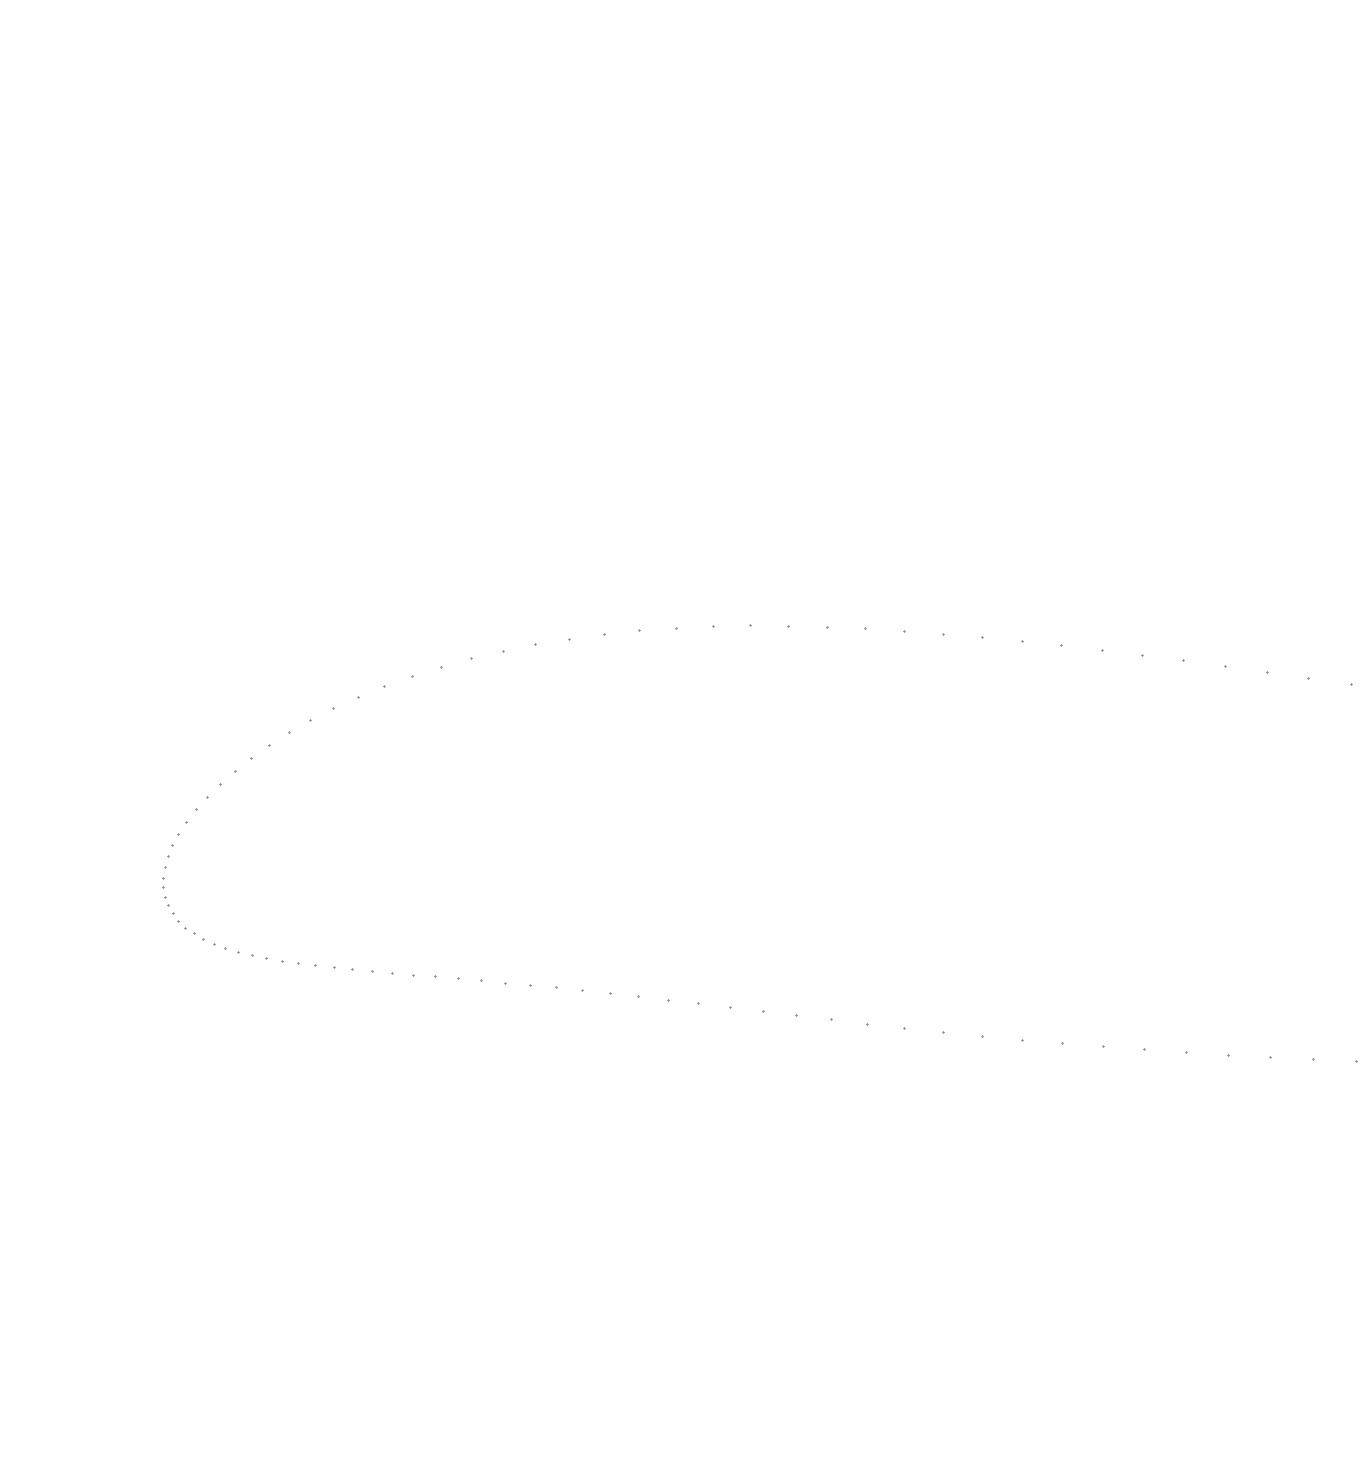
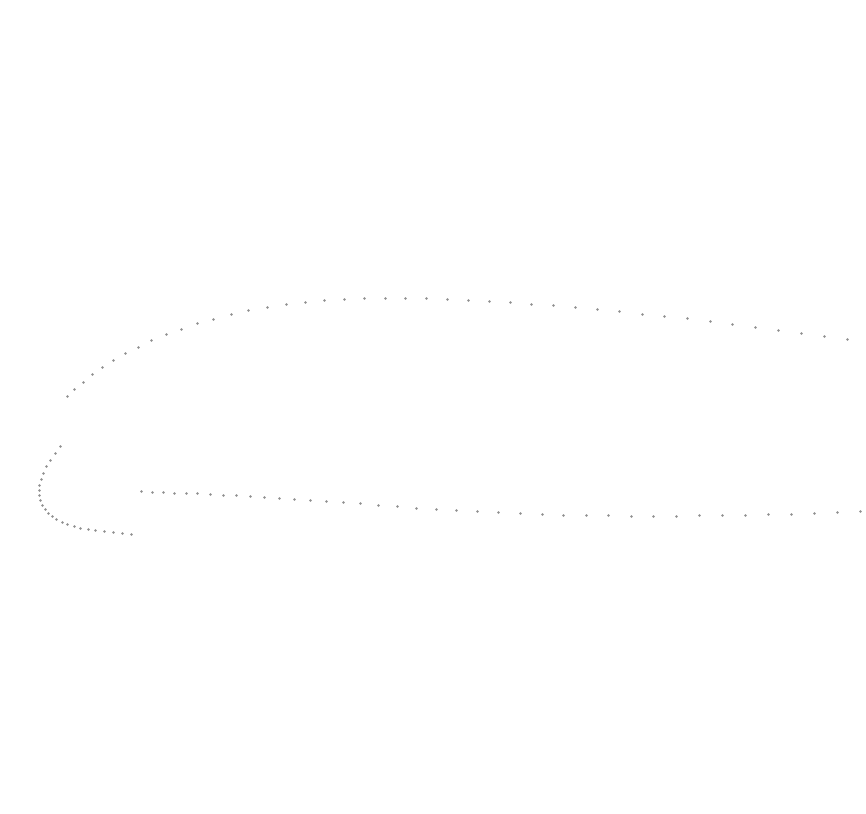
part: (227, 947) -> (74, 525), moved

